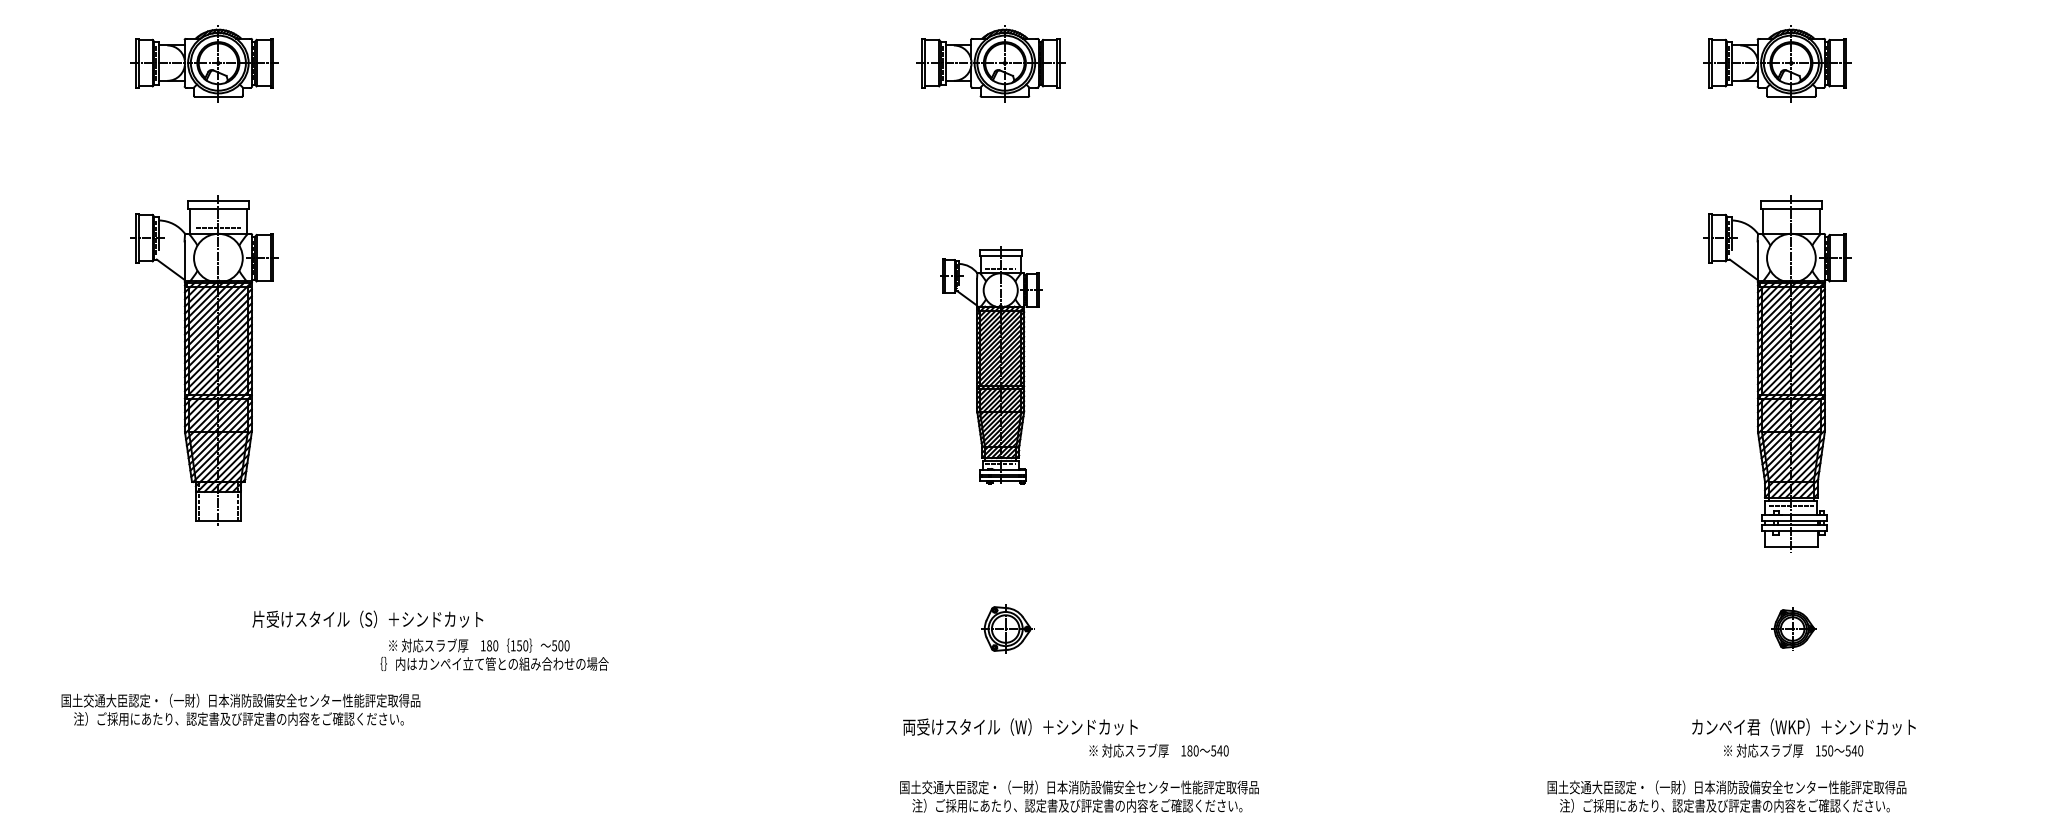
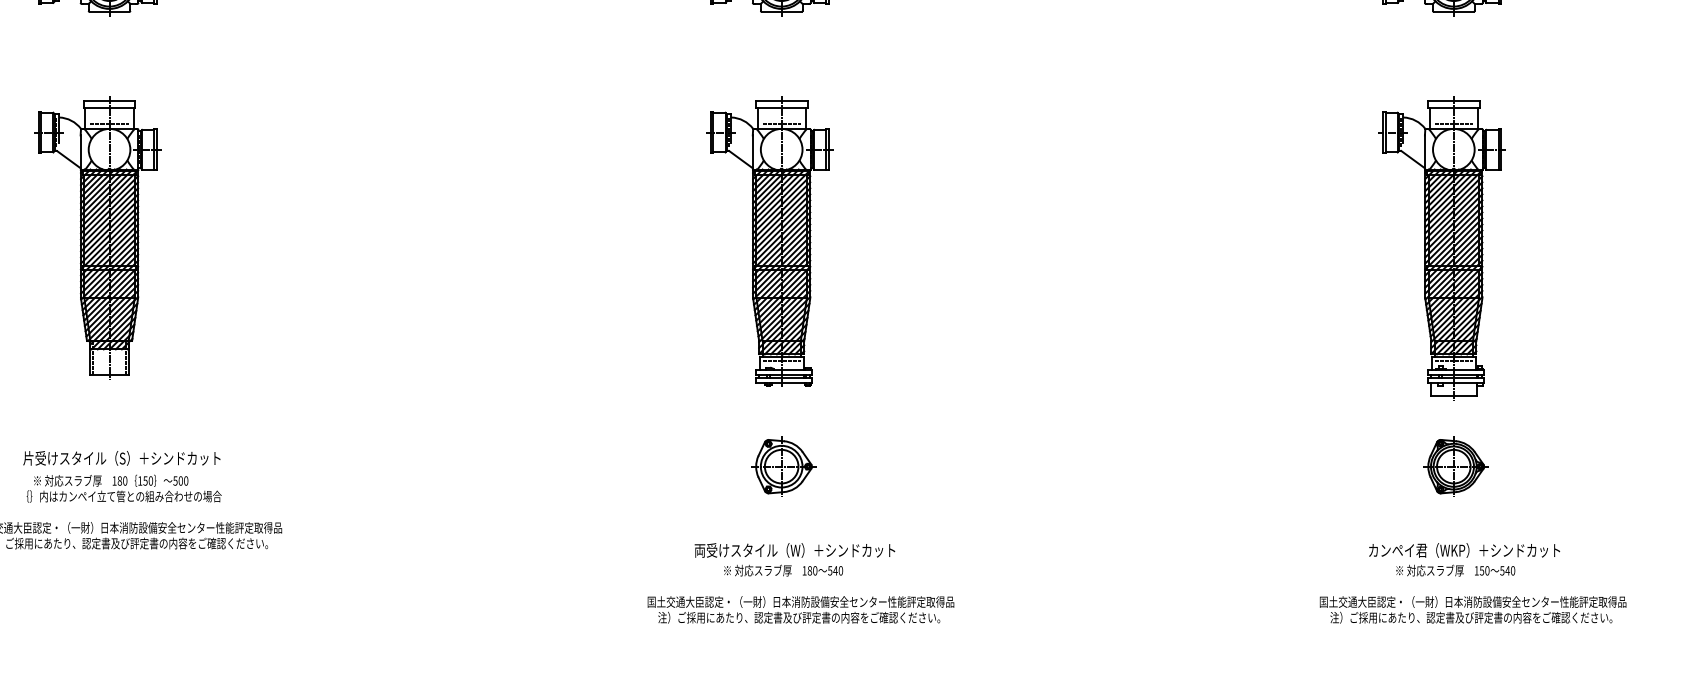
line: (1790, 228) -> (1453, 124), added
part: (990, 365) -> (769, 241), size x1.43
text: (367, 618) -> (121, 457), moved
part: (1007, 628) -> (783, 466), size x1.43
part: (1794, 628) -> (1456, 466), size x1.67
text: (494, 654) -> (124, 488), moved
text: (1158, 750) -> (783, 570), moved
text: (1079, 796) -> (801, 609), moved
text: (1726, 796) -> (1472, 609), moved

